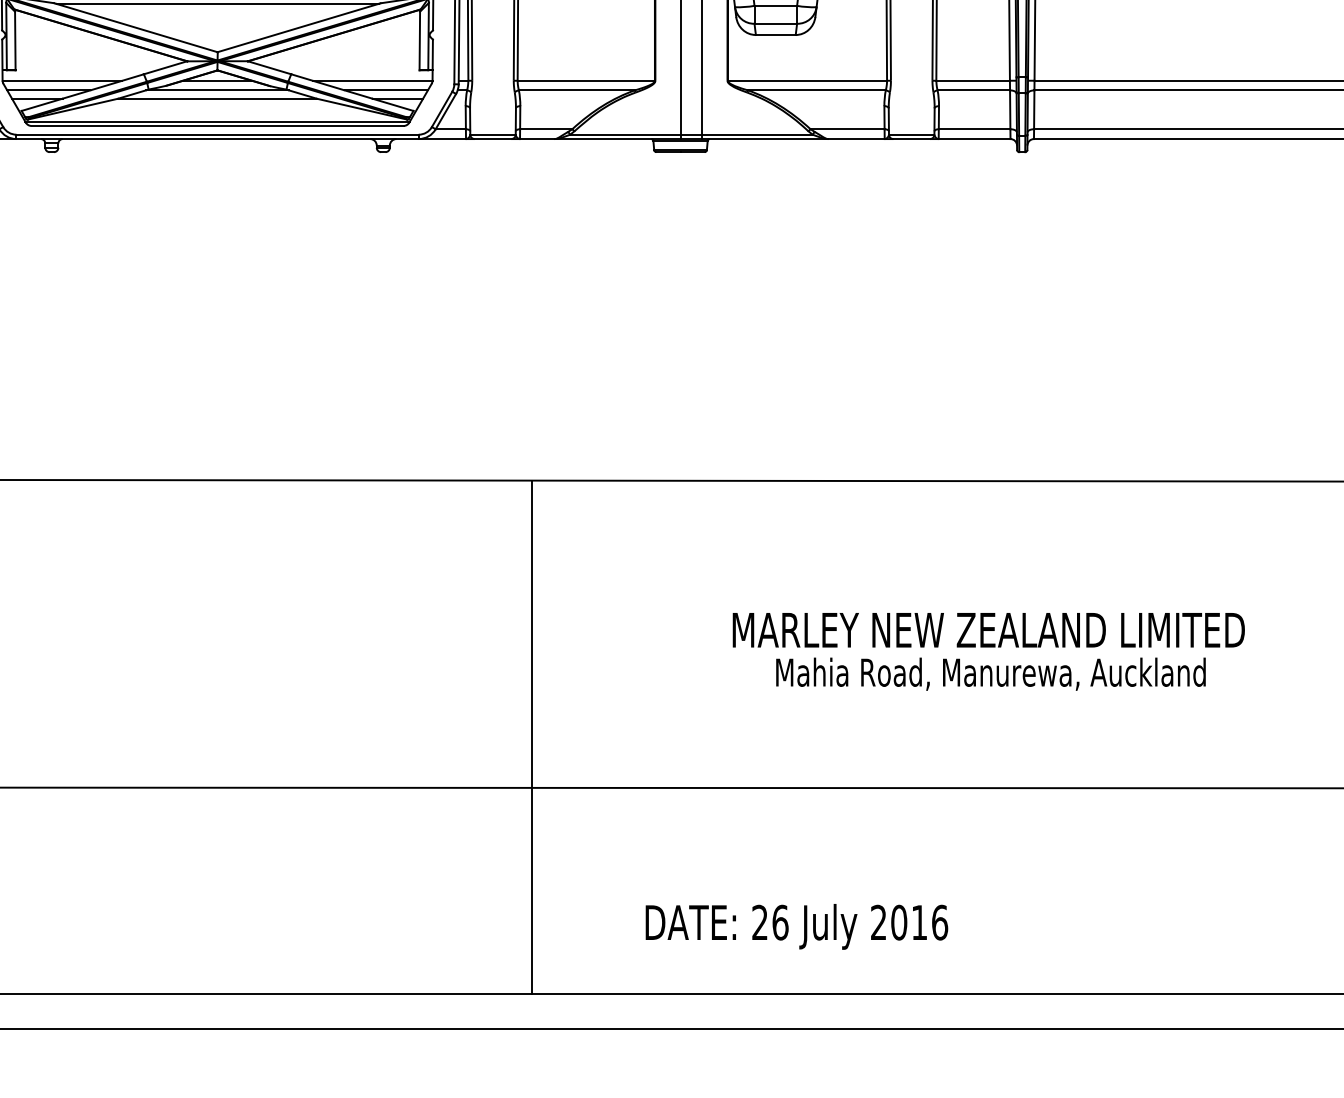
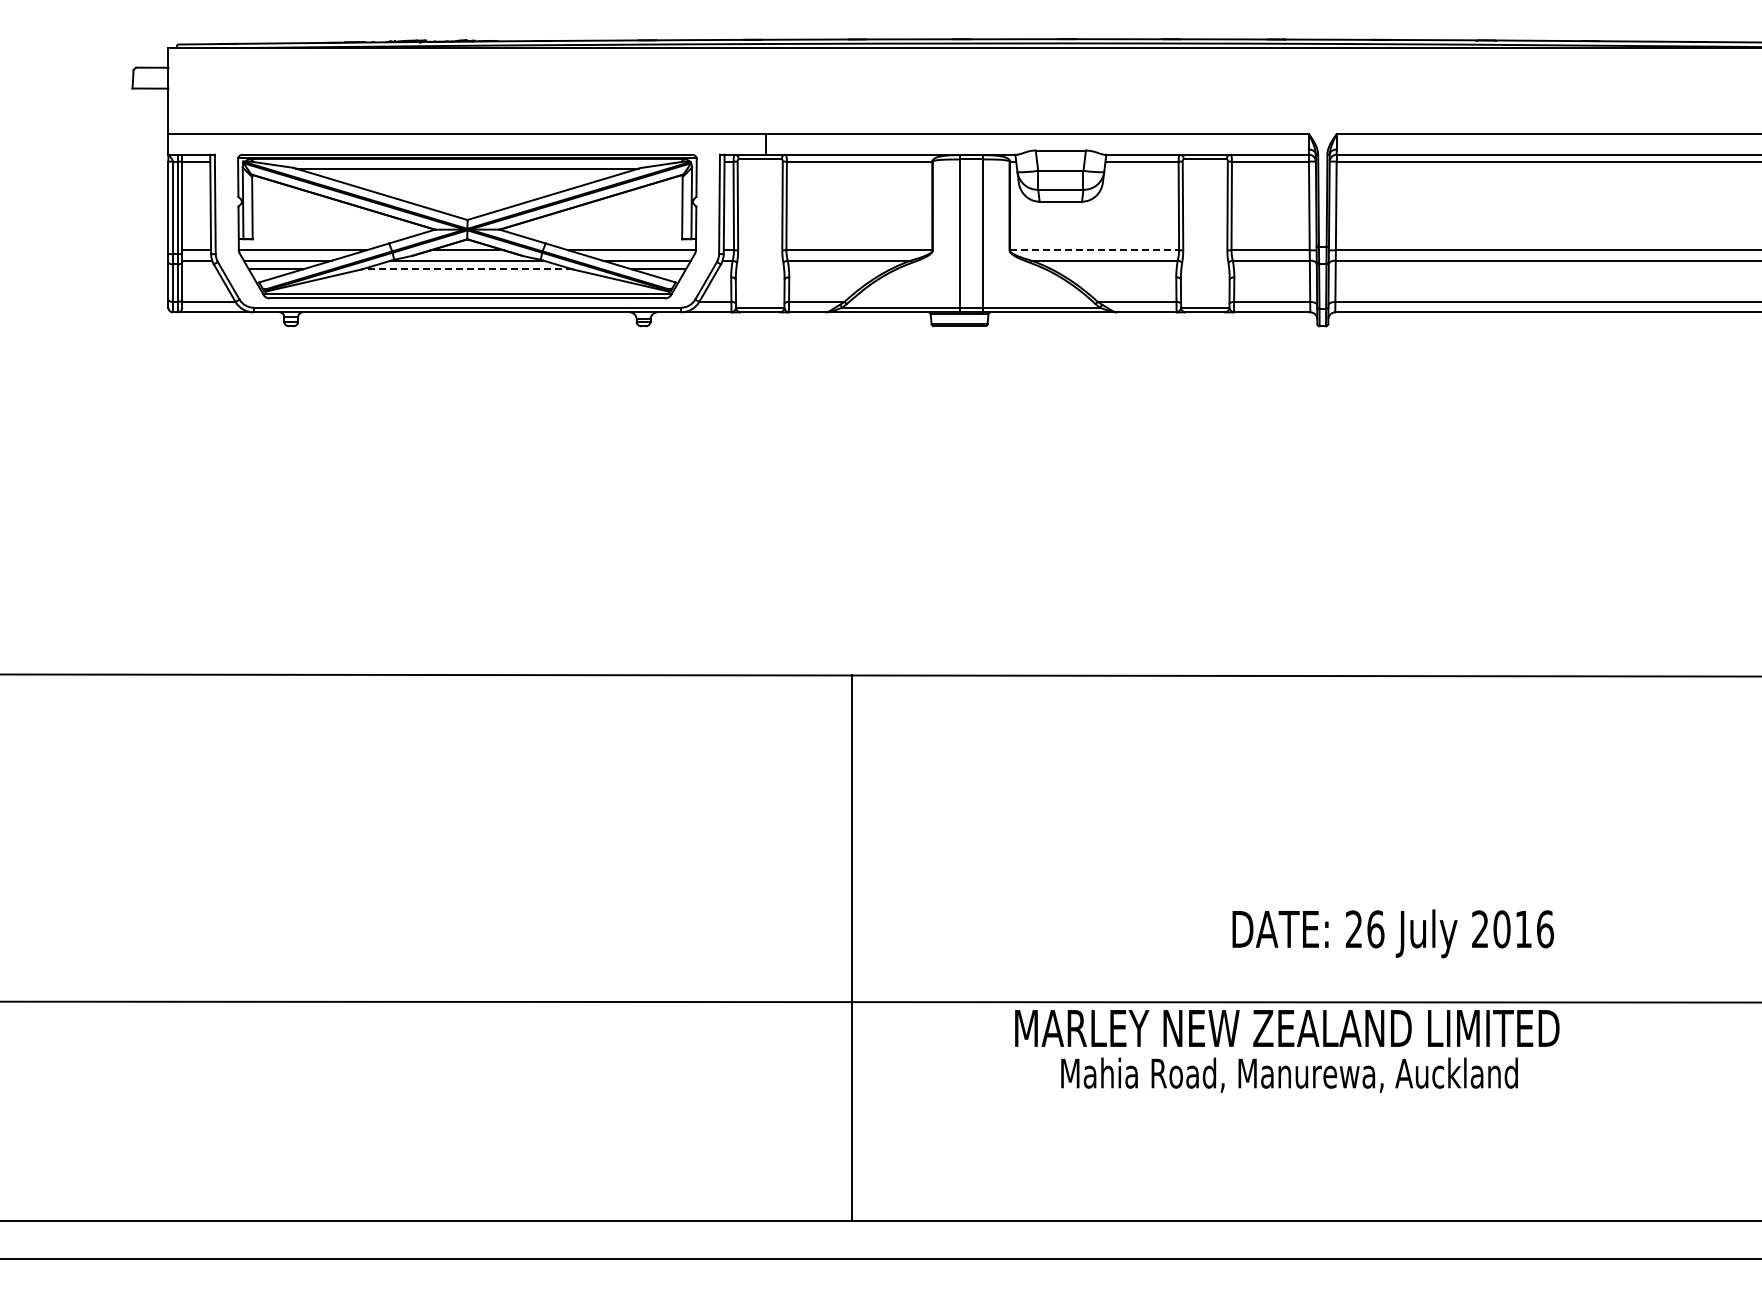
line: (807, 80) -> (1094, 250), solid -> dashed
line: (217, 98) -> (467, 269), solid -> dashed
text: (989, 651) -> (1287, 1051), moved
line: (531, 736) -> (851, 947), moved
text: (796, 926) -> (1392, 933), moved

